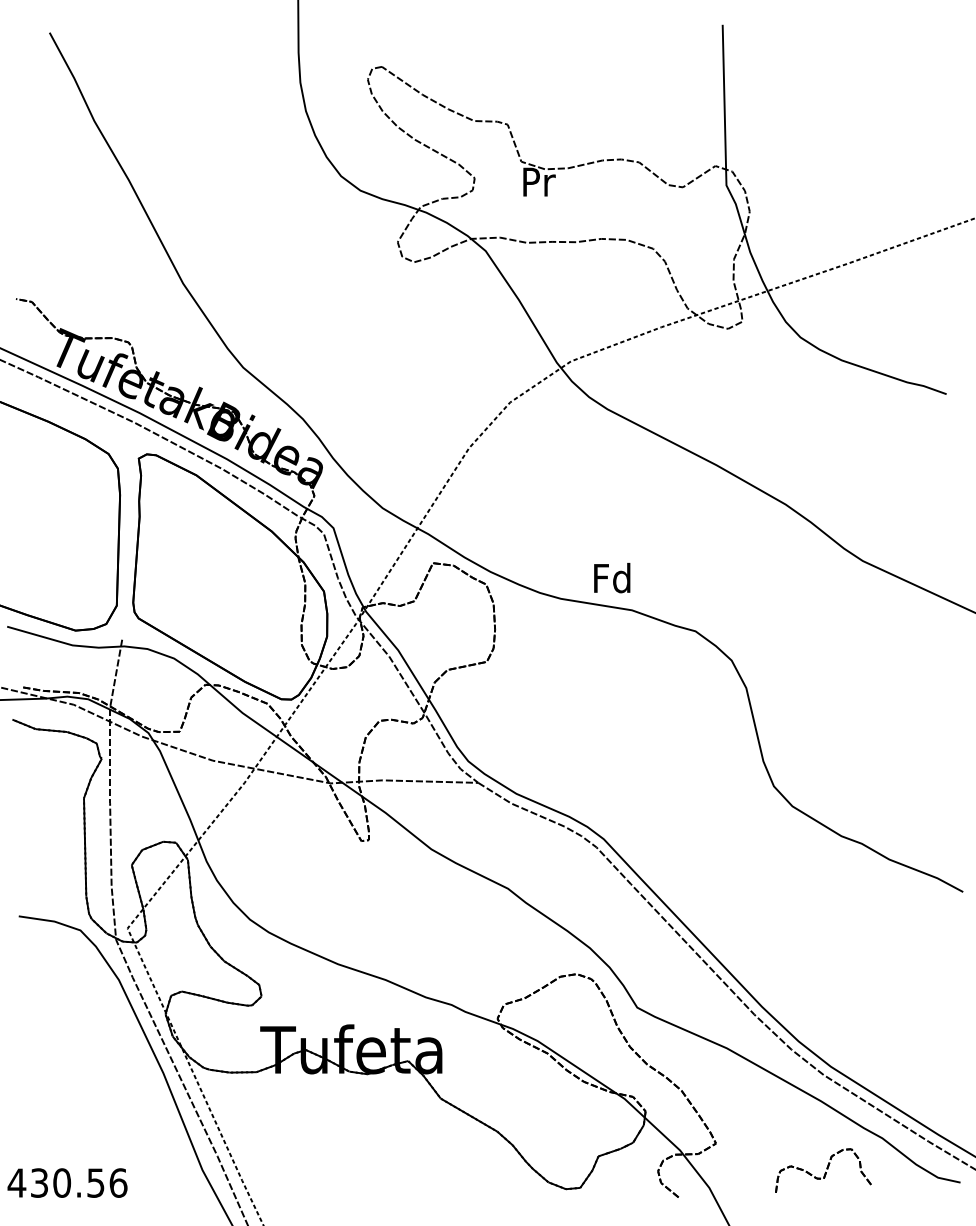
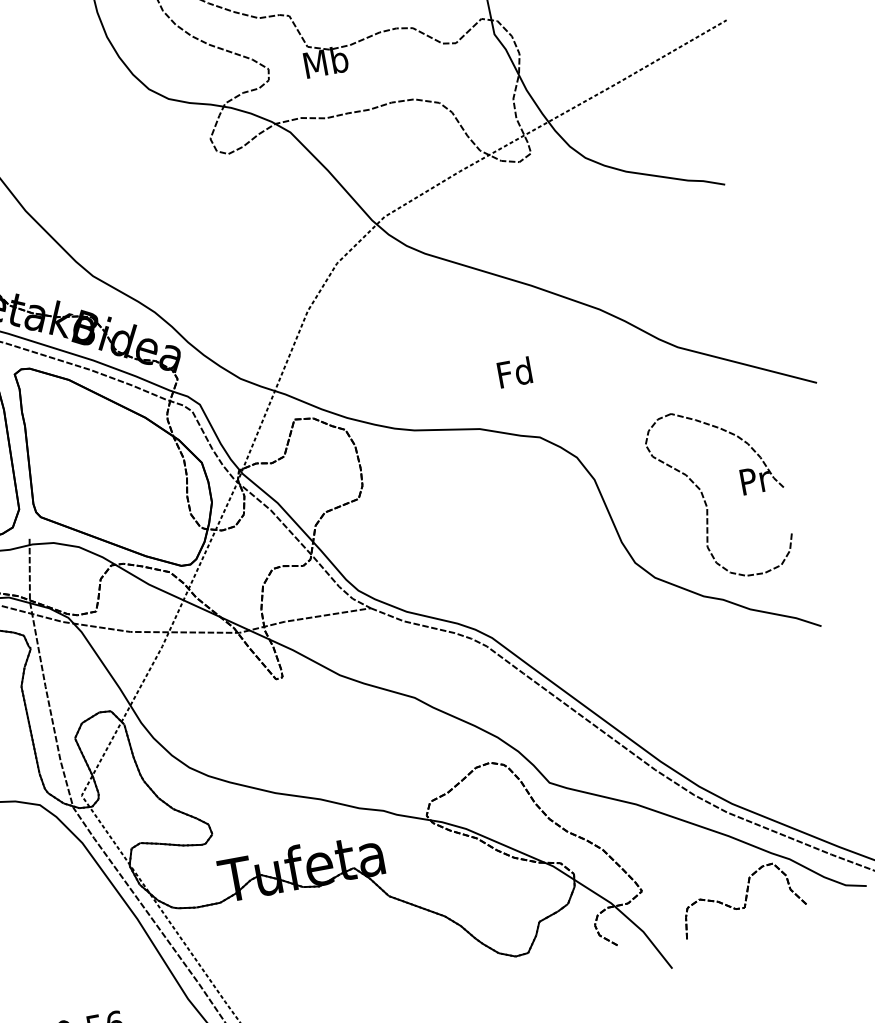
text: (538, 181) -> (326, 61), Pr -> Mb
text: (612, 578) -> (515, 372), moved
part: (862, 732) -> (705, 500), added
part: (823, 1171) -> (742, 898), size x1.43

